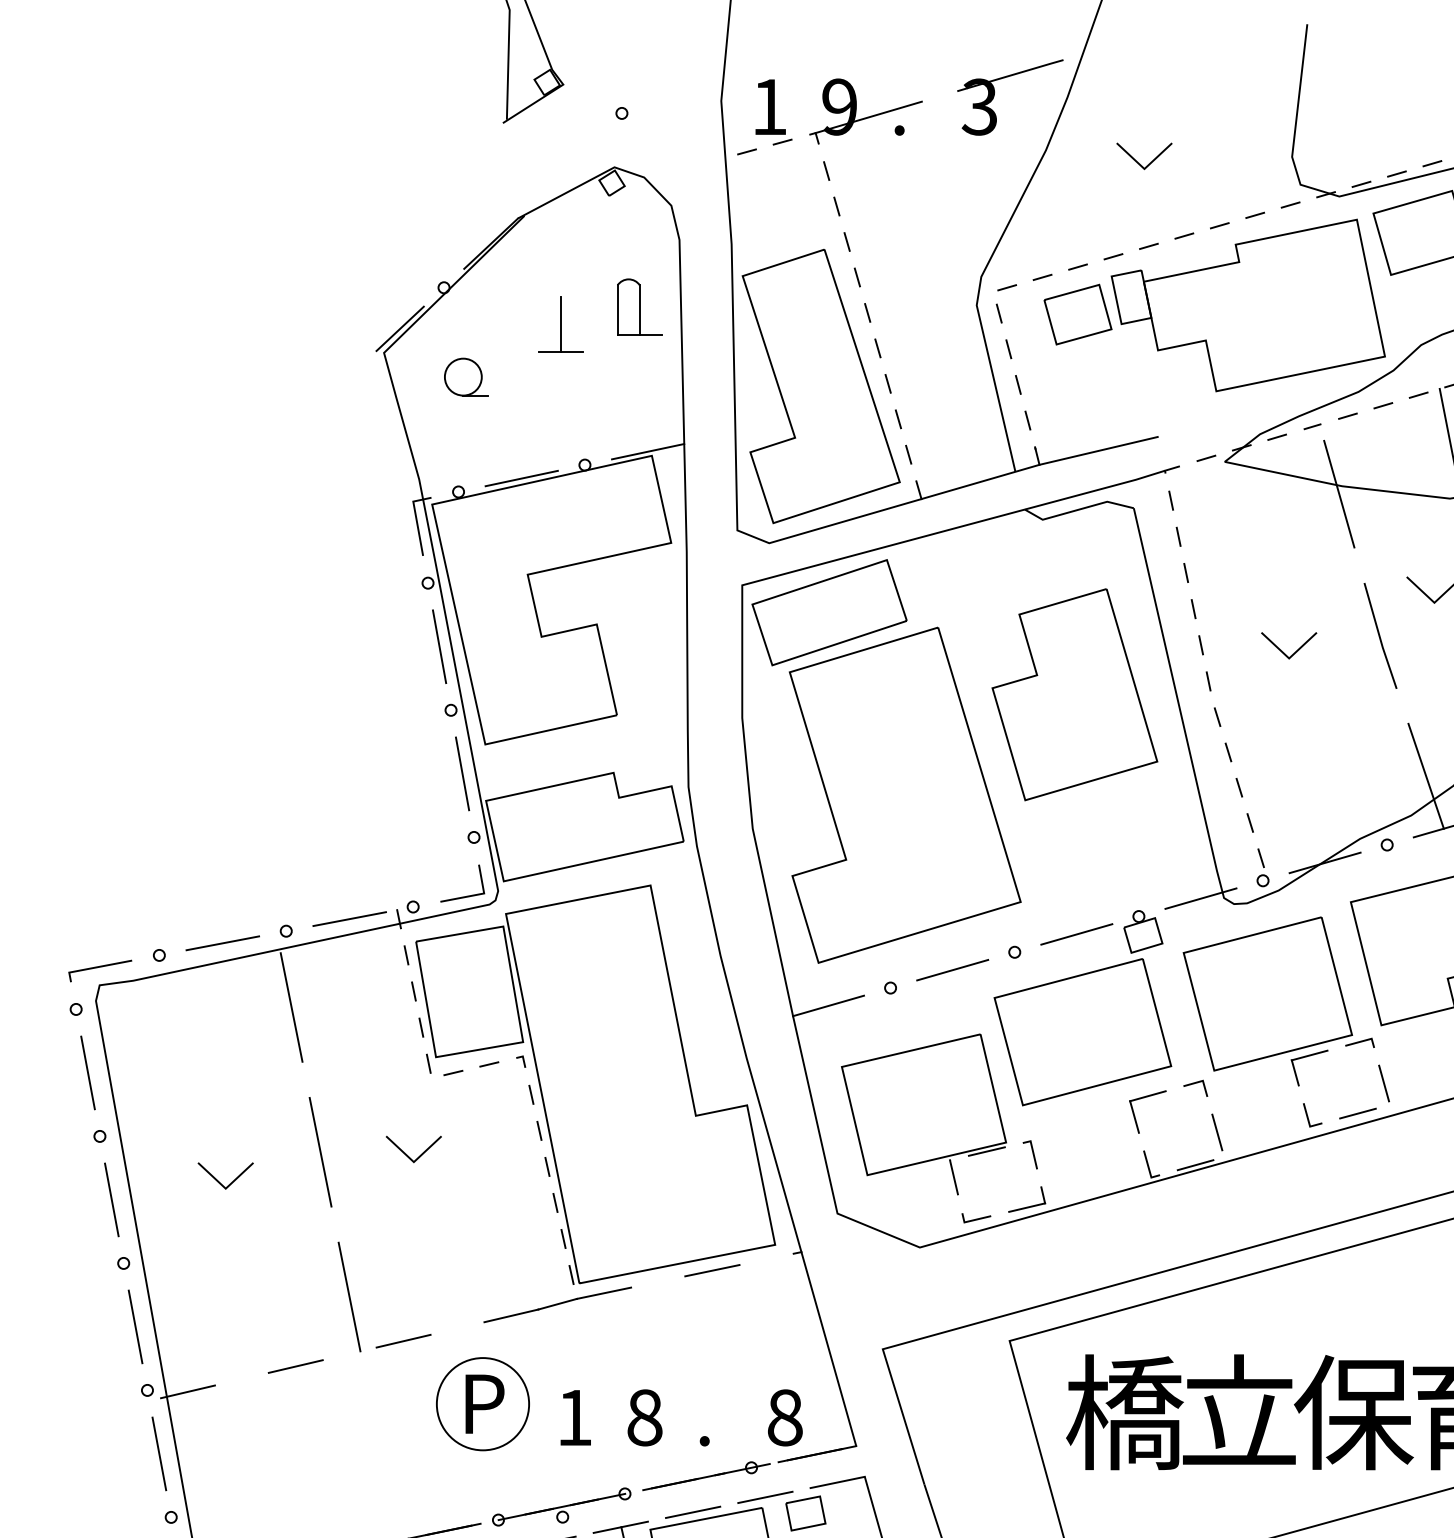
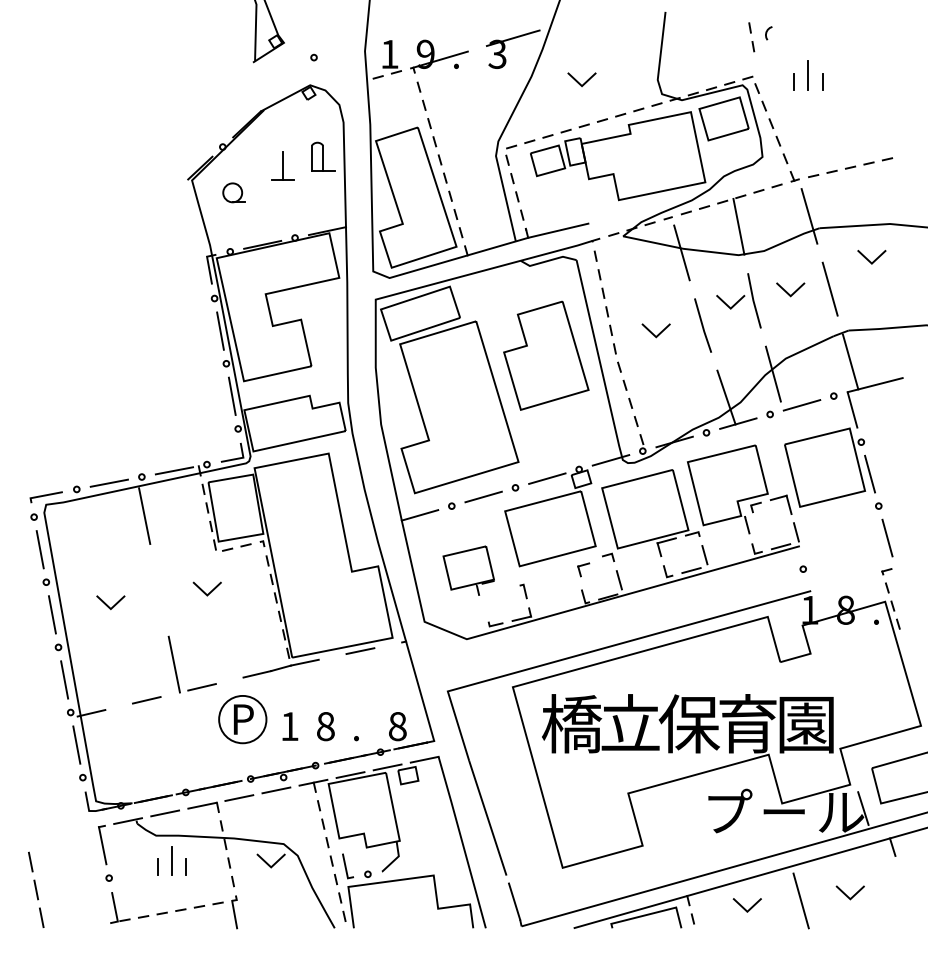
part: (1147, 1111) -> (583, 569), size x0.6
part: (923, 1113) -> (468, 570), size x0.6
line: (320, 1152) -> (159, 590), removed

